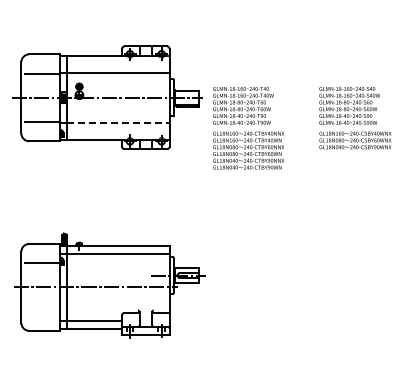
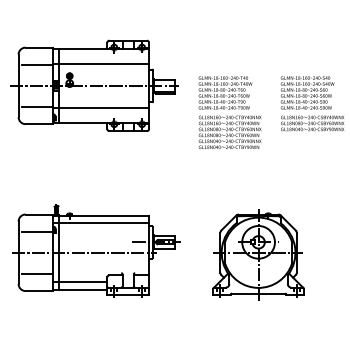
line: (118, 122) -> (104, 107), dashed -> solid
text: (248, 128) -> (230, 112), moved
part: (293, 289) -> (258, 254), added
line: (42, 311) -> (37, 273), added

